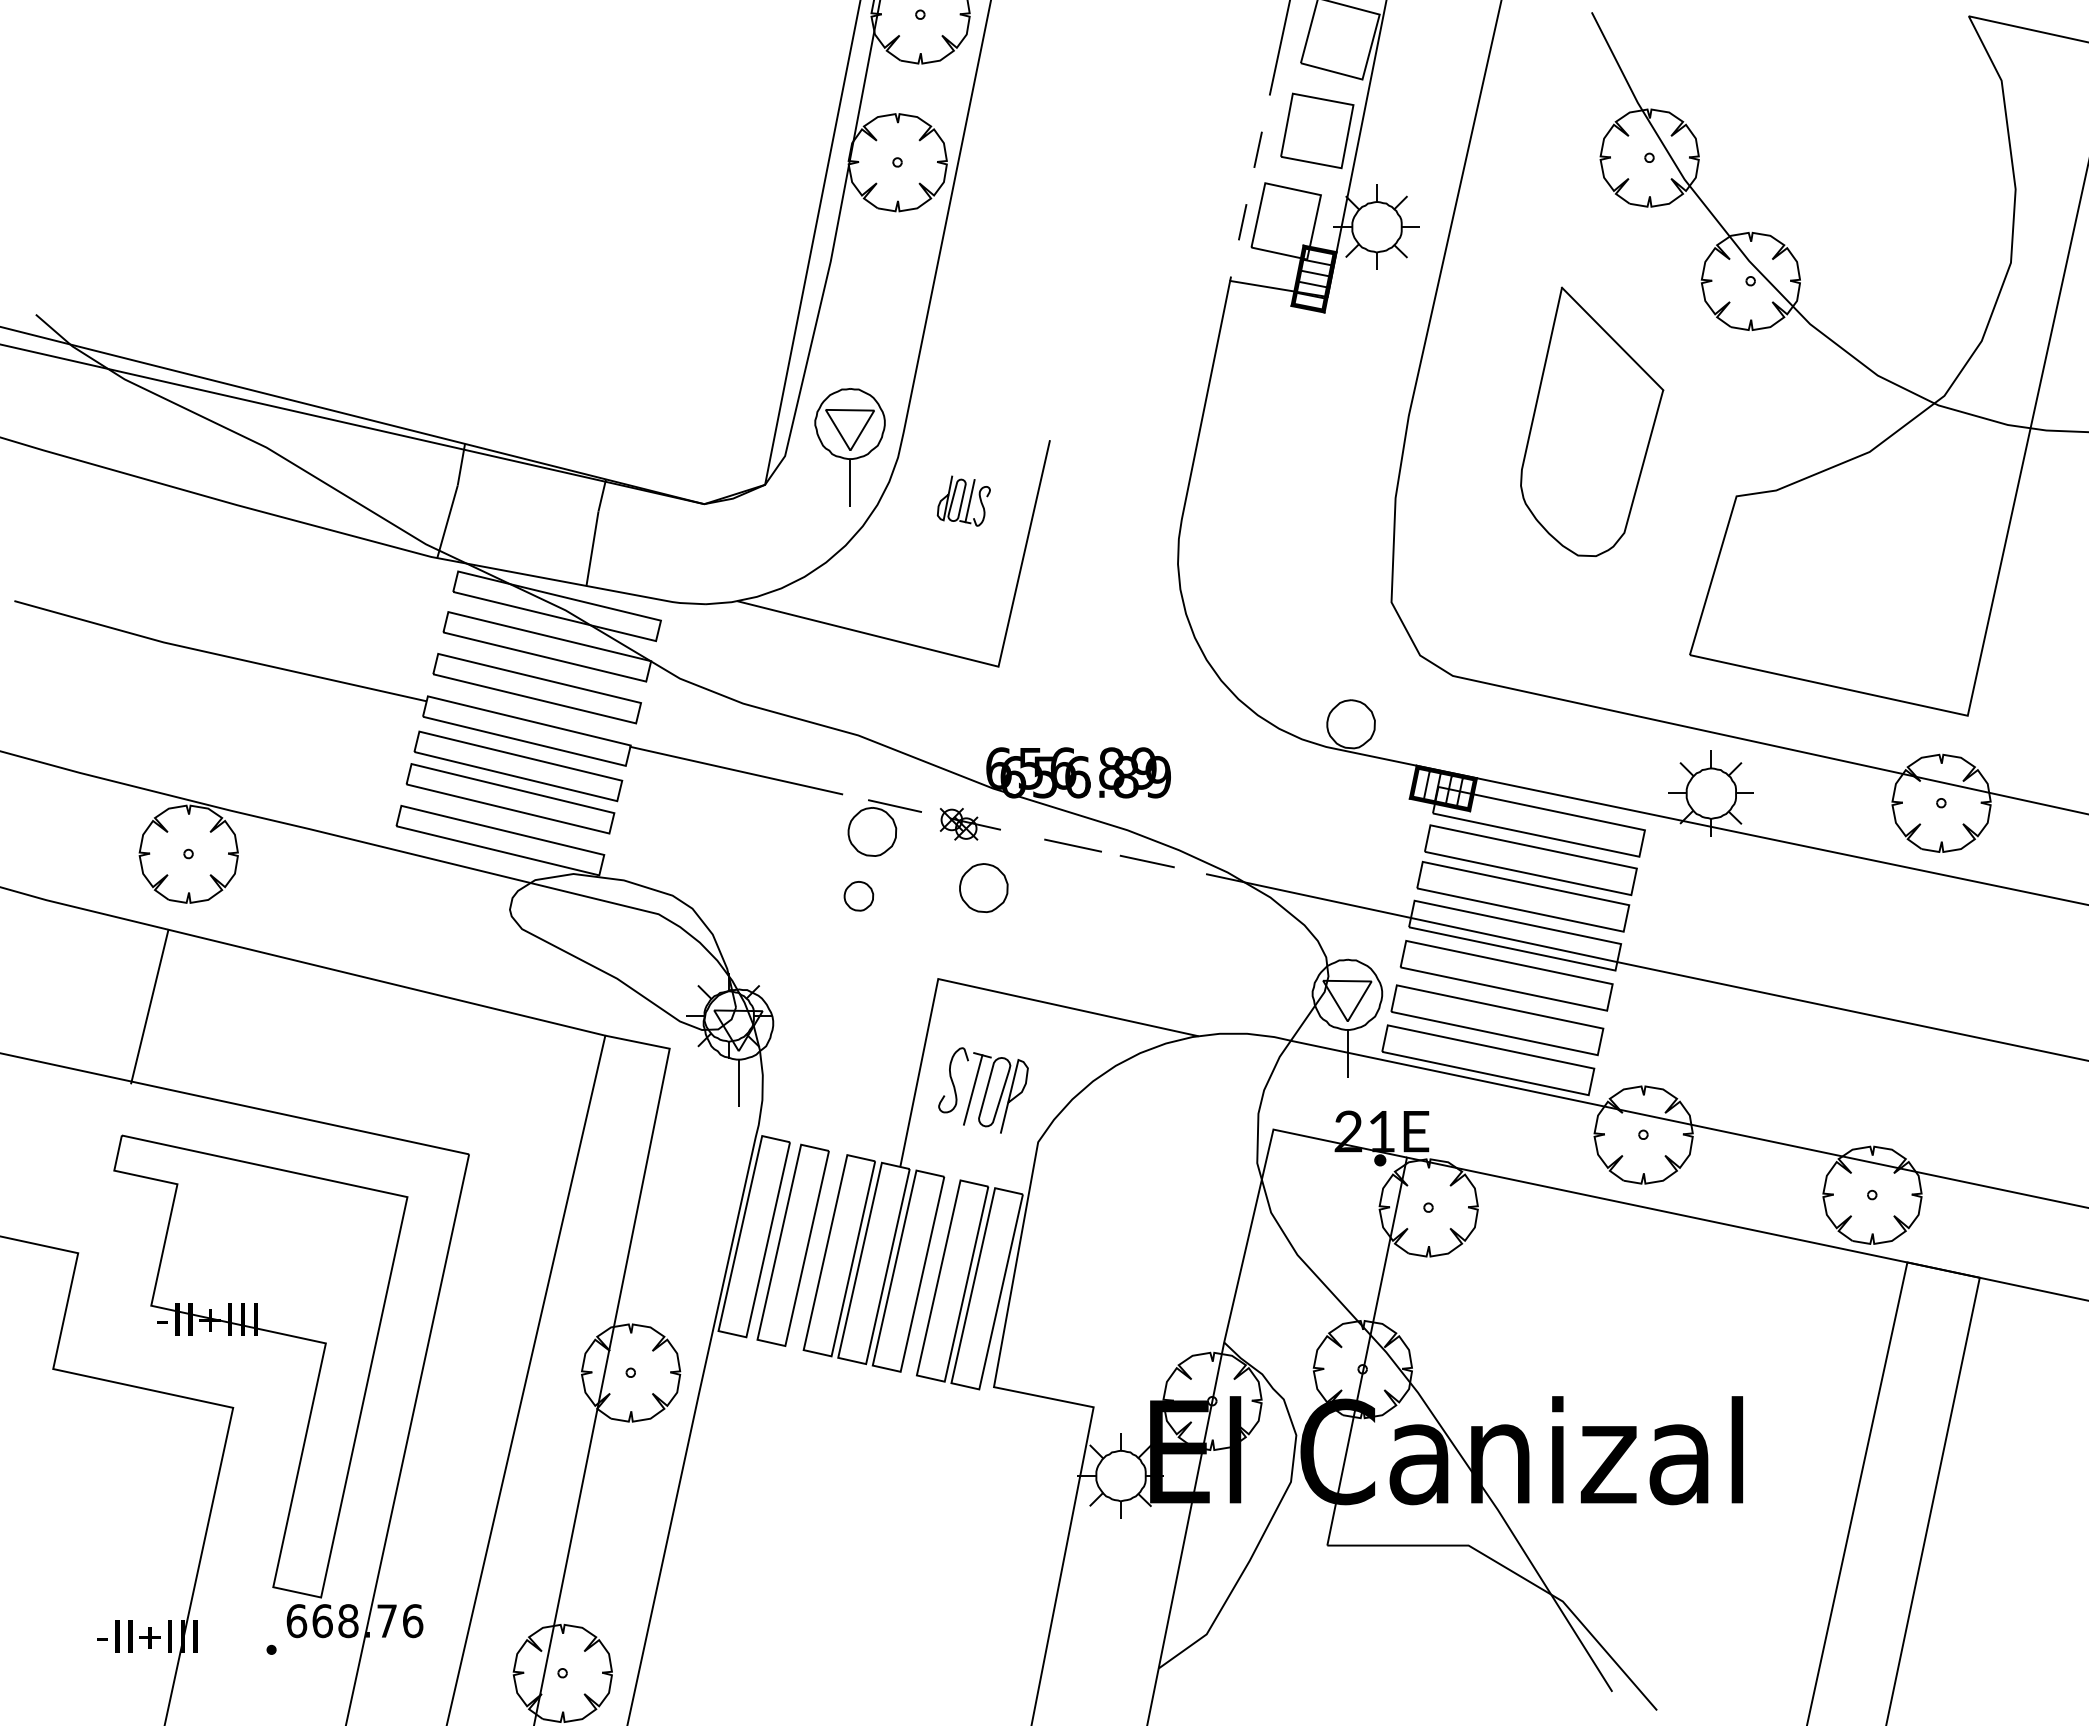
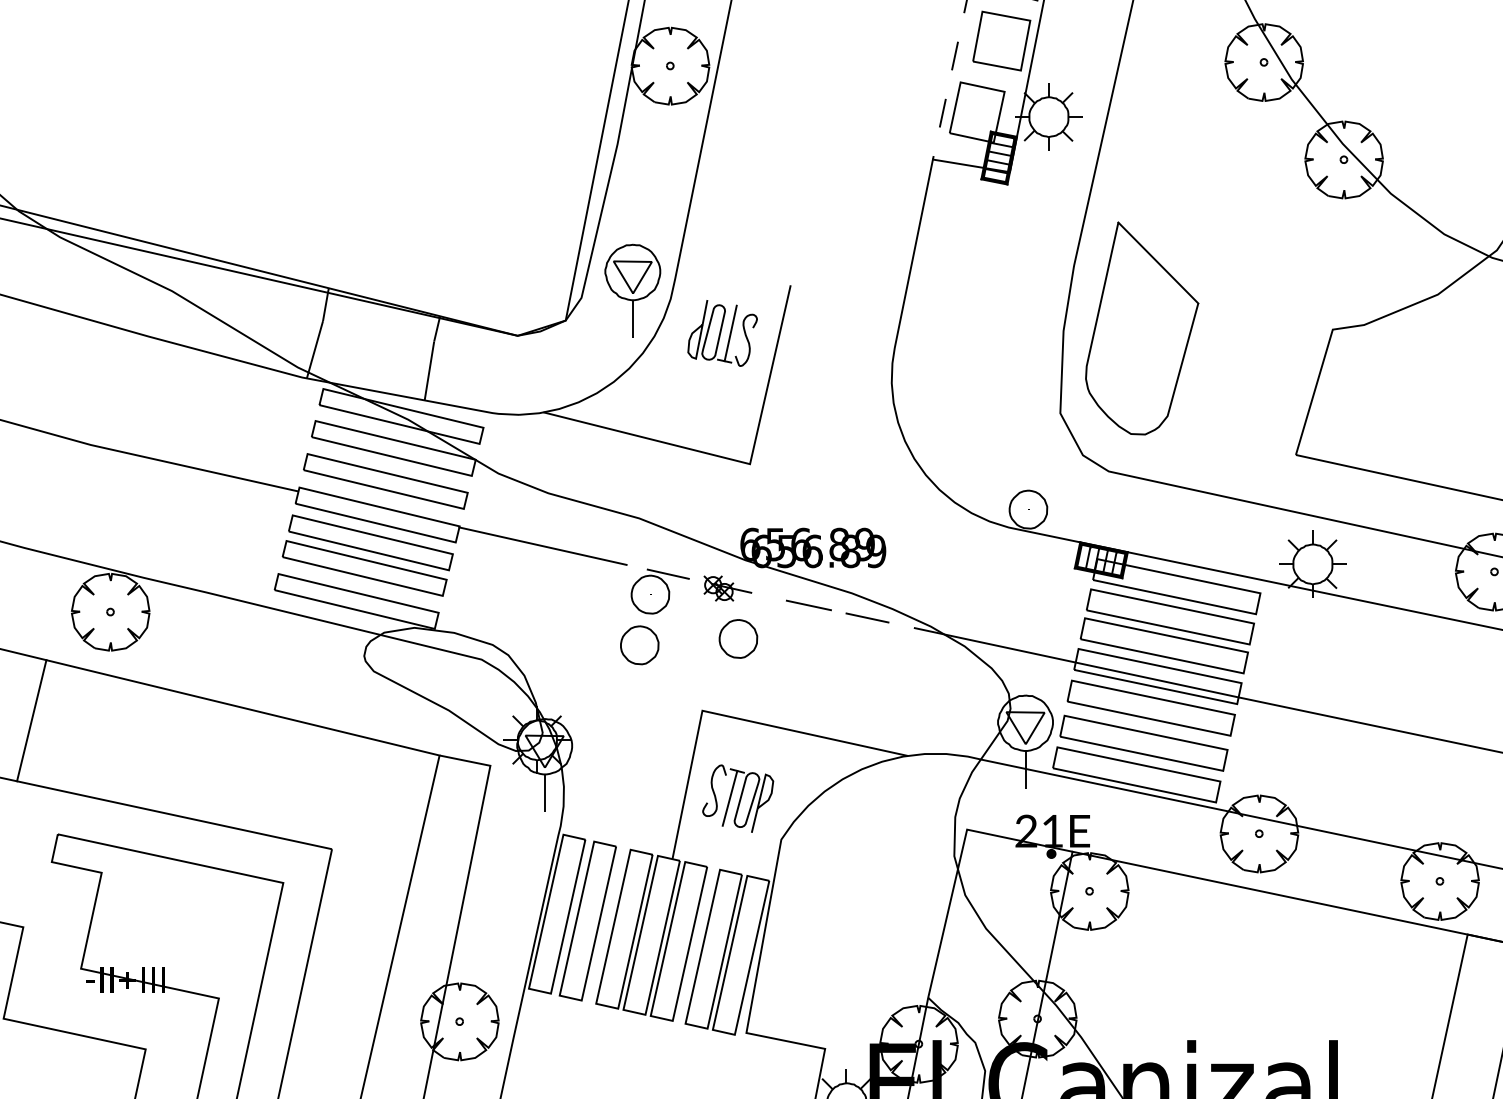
part: (1592, 421) -> (1142, 328), moved
part: (963, 500) -> (722, 332), size x1.67
part: (858, 896) -> (639, 645), size x1.67
line: (149, 1006) -> (31, 720), moved

